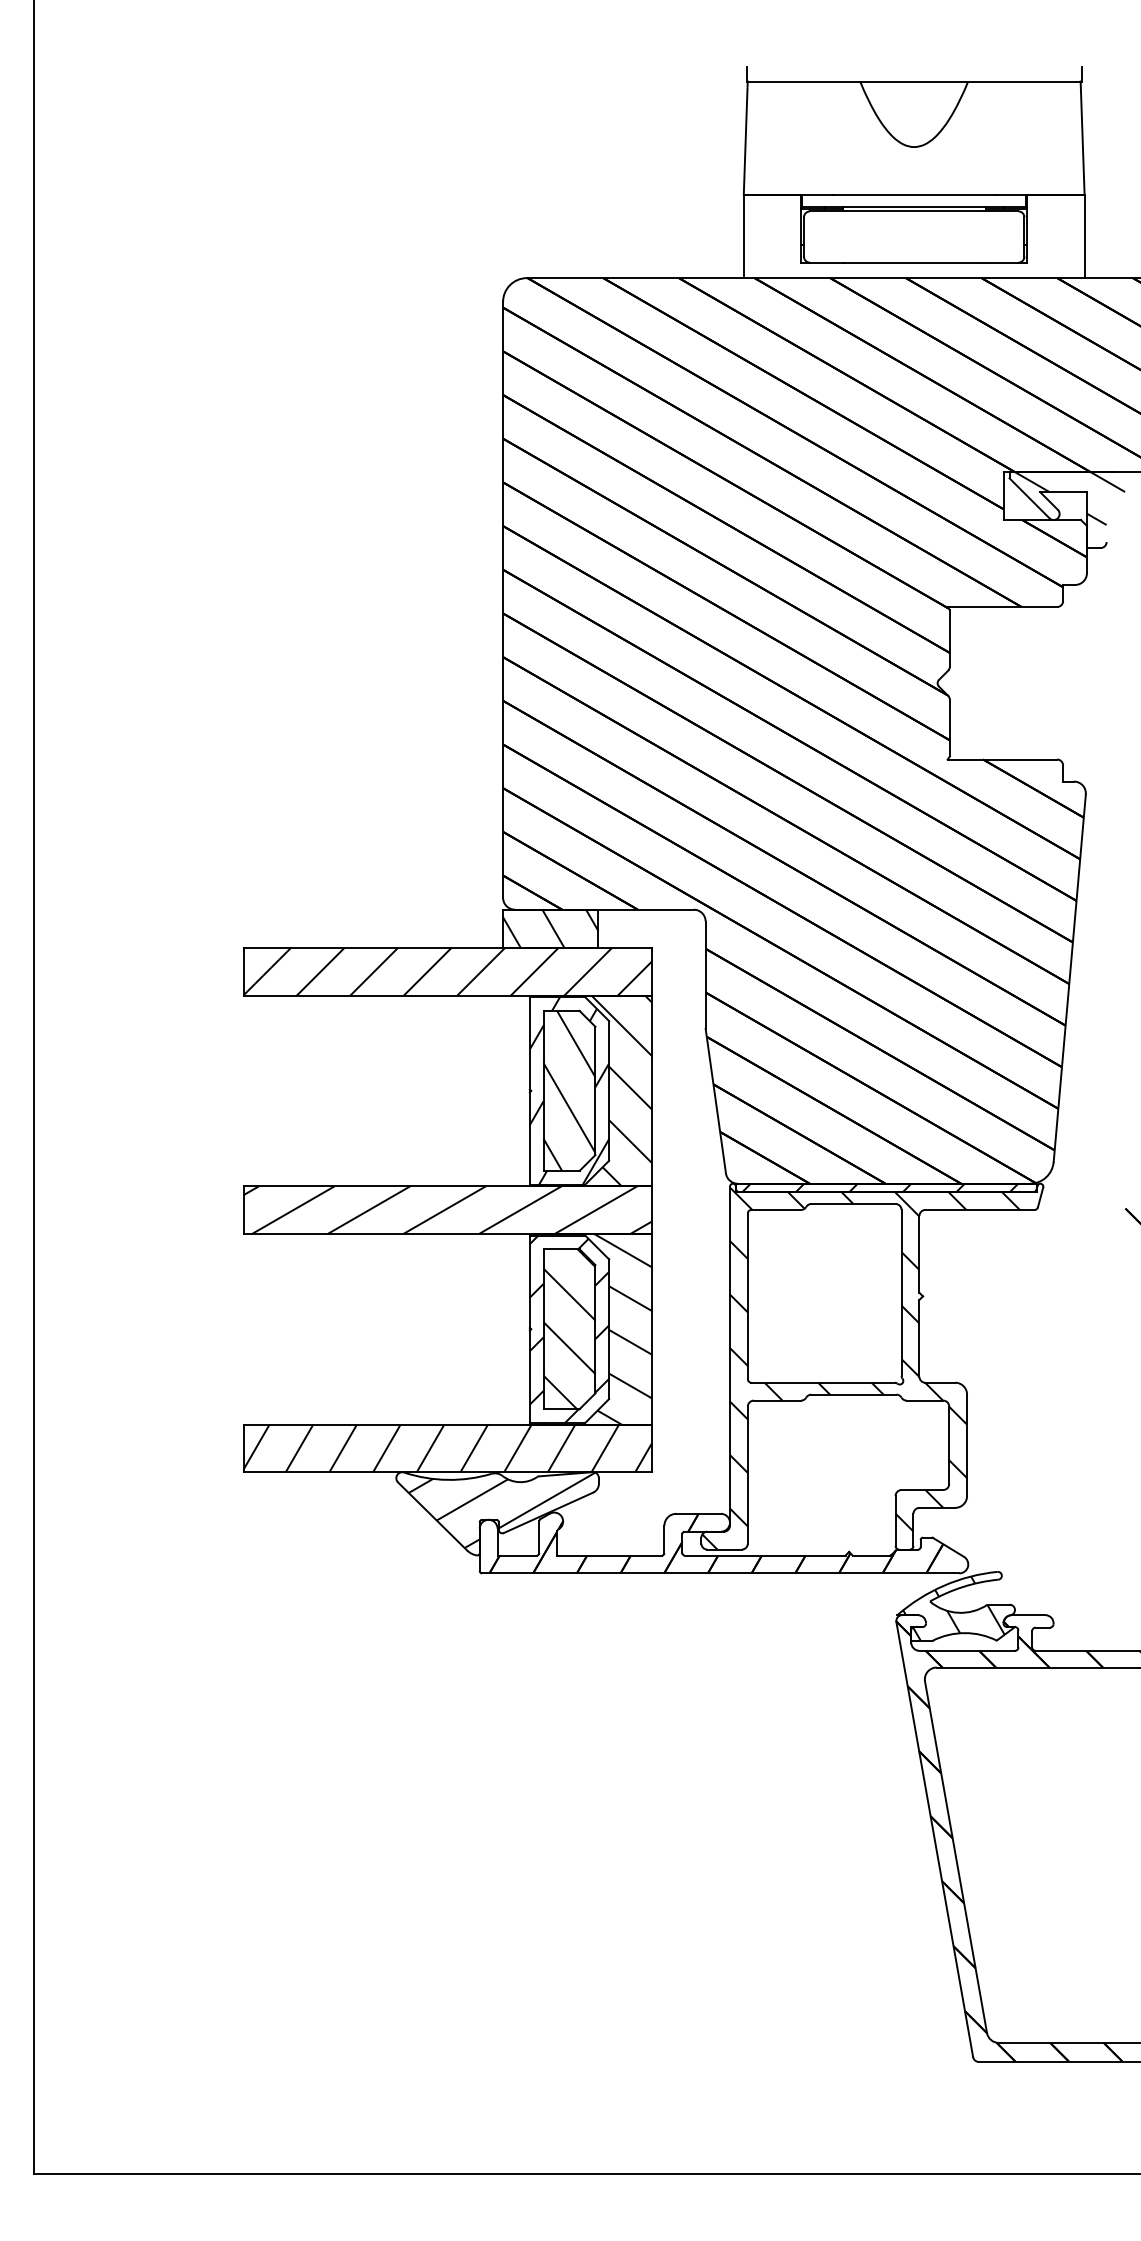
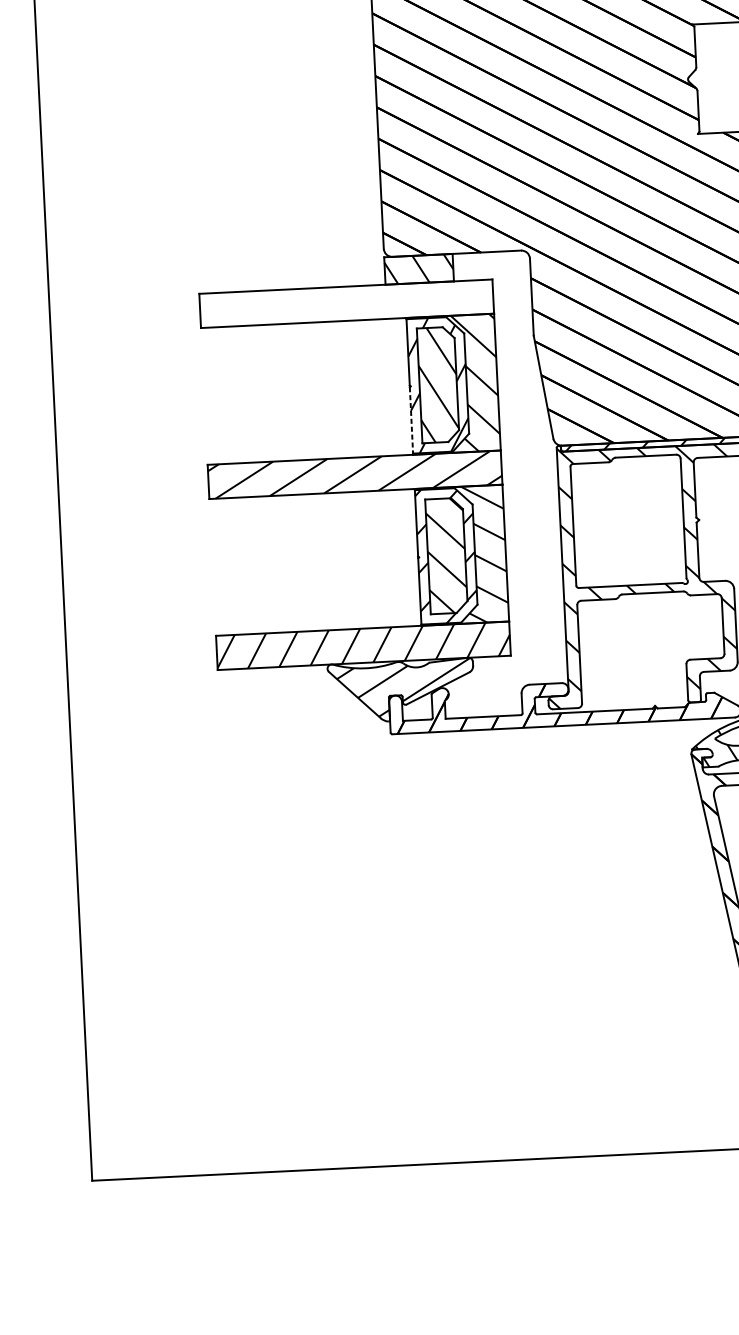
hatch: (447, 971) -> (346, 303), removed
line: (529, 1138) -> (411, 420), solid -> dashed

